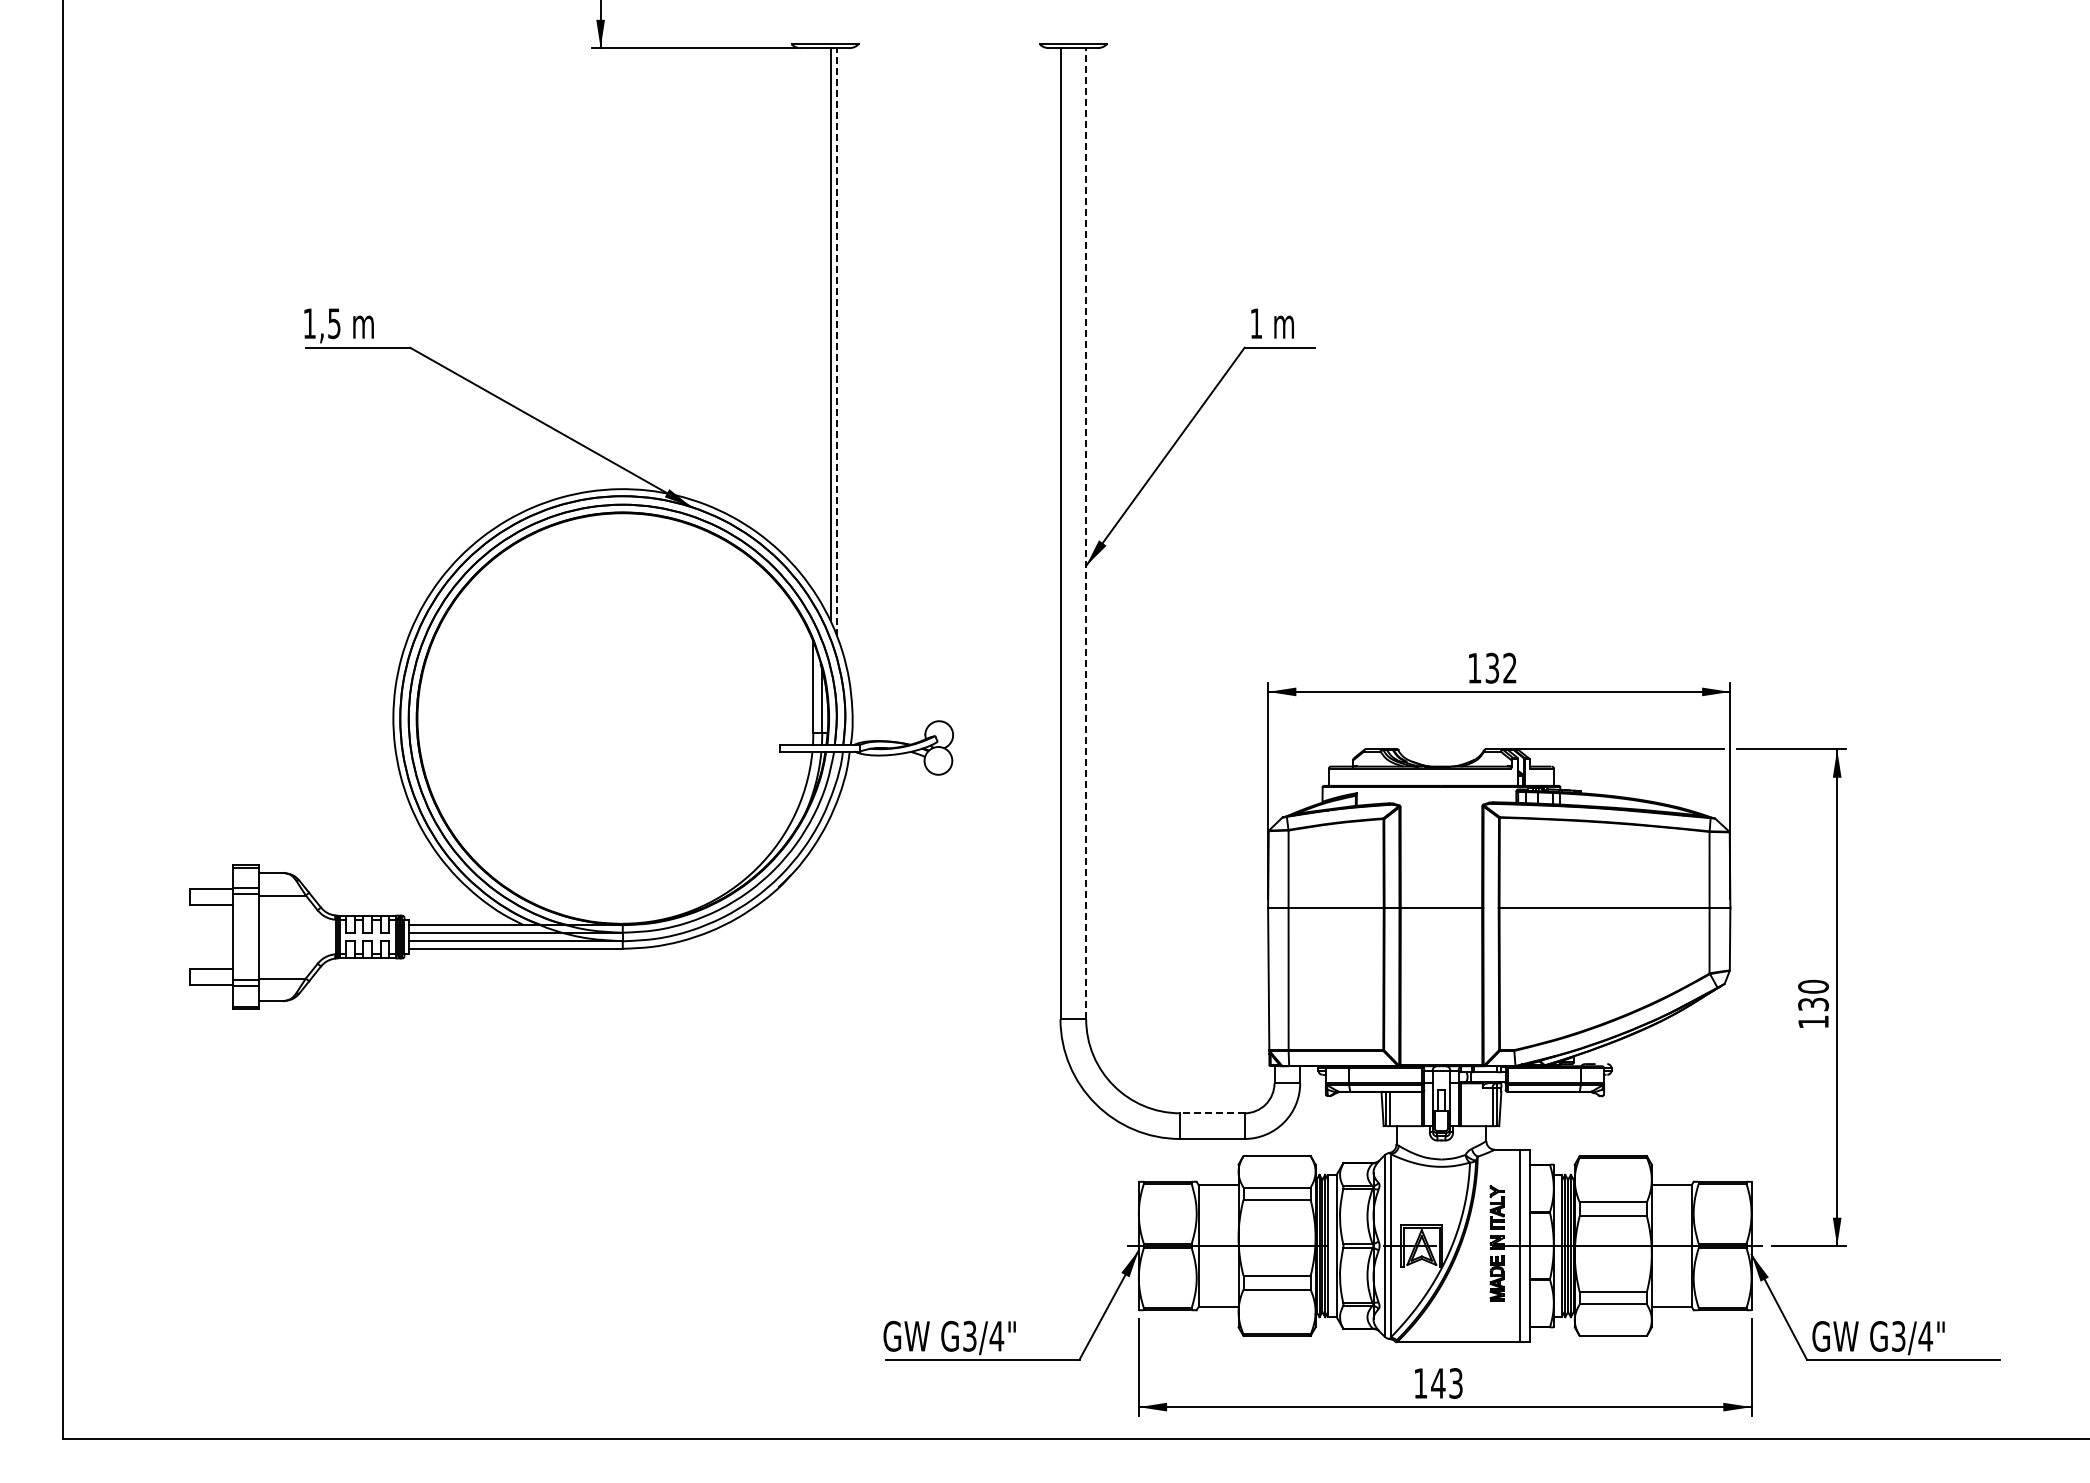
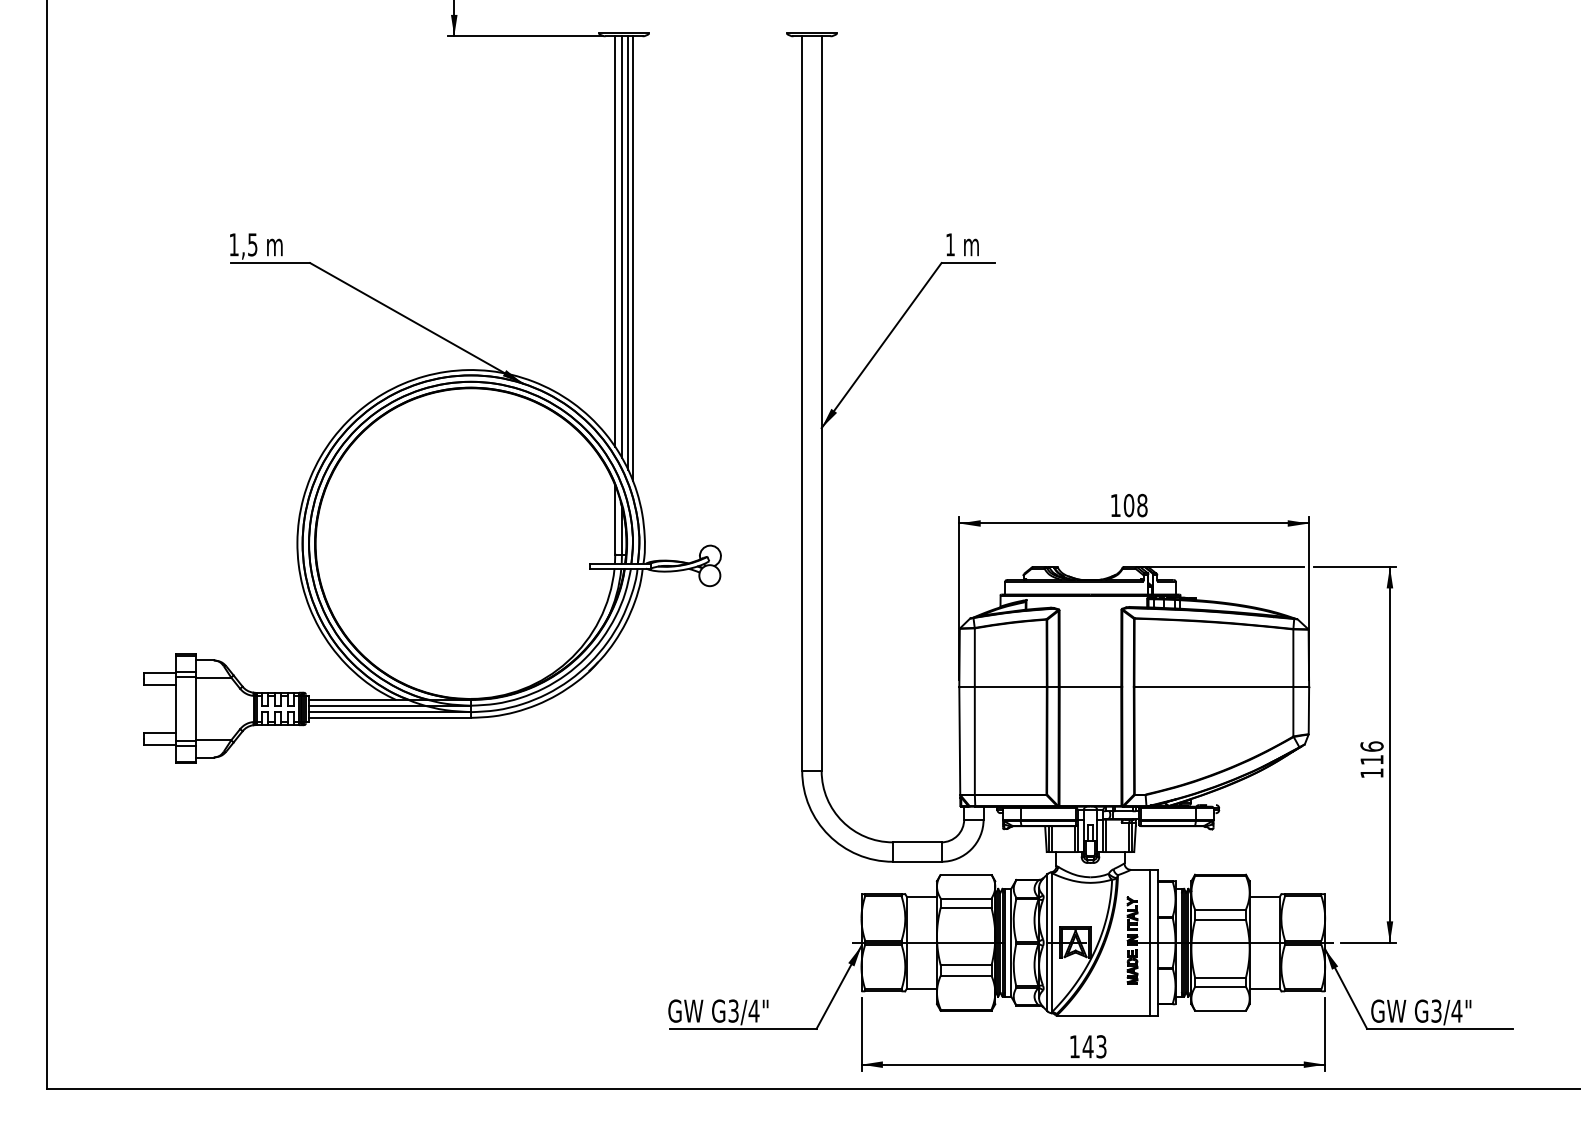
line: (813, 319) -> (615, 241), added
line: (822, 326) -> (622, 246), added
line: (836, 341) -> (632, 258), dashed -> solid
line: (1086, 533) -> (821, 403), dashed -> solid
text: (1500, 667) -> (1135, 505), 132 -> 108
text: (1813, 995) -> (1372, 753), 130 -> 116
line: (1211, 1113) -> (916, 842), dashed -> solid

